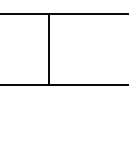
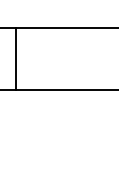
line: (48, 49) -> (15, 58), moved

